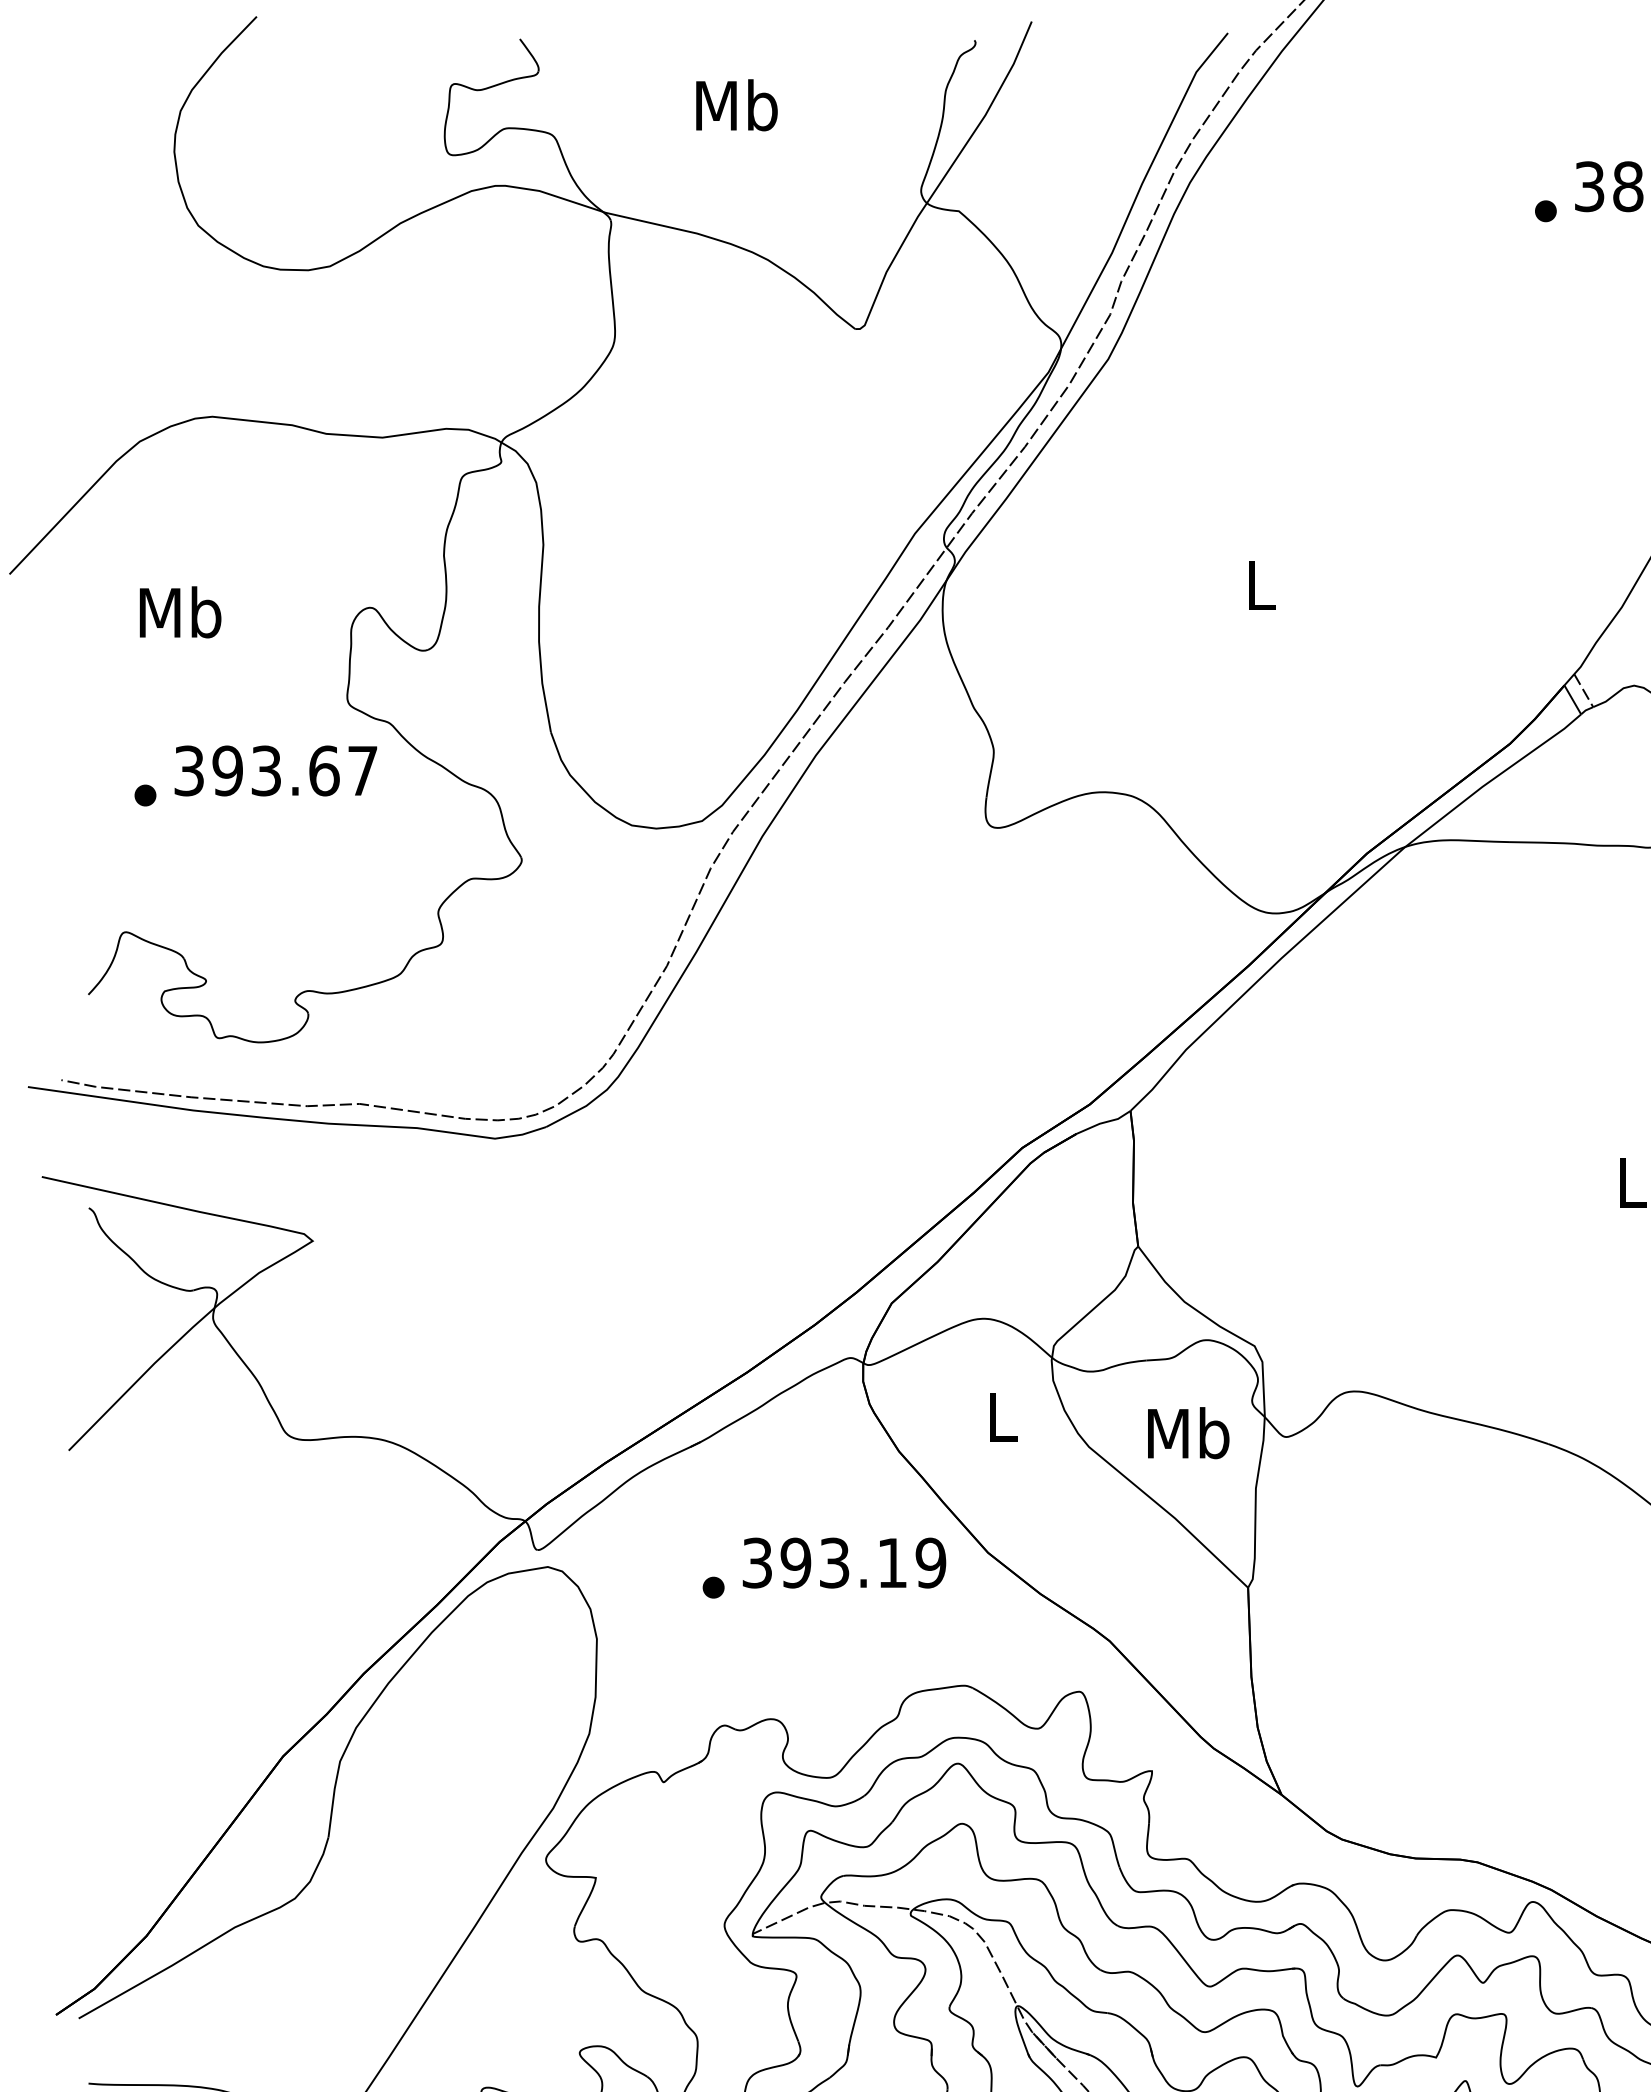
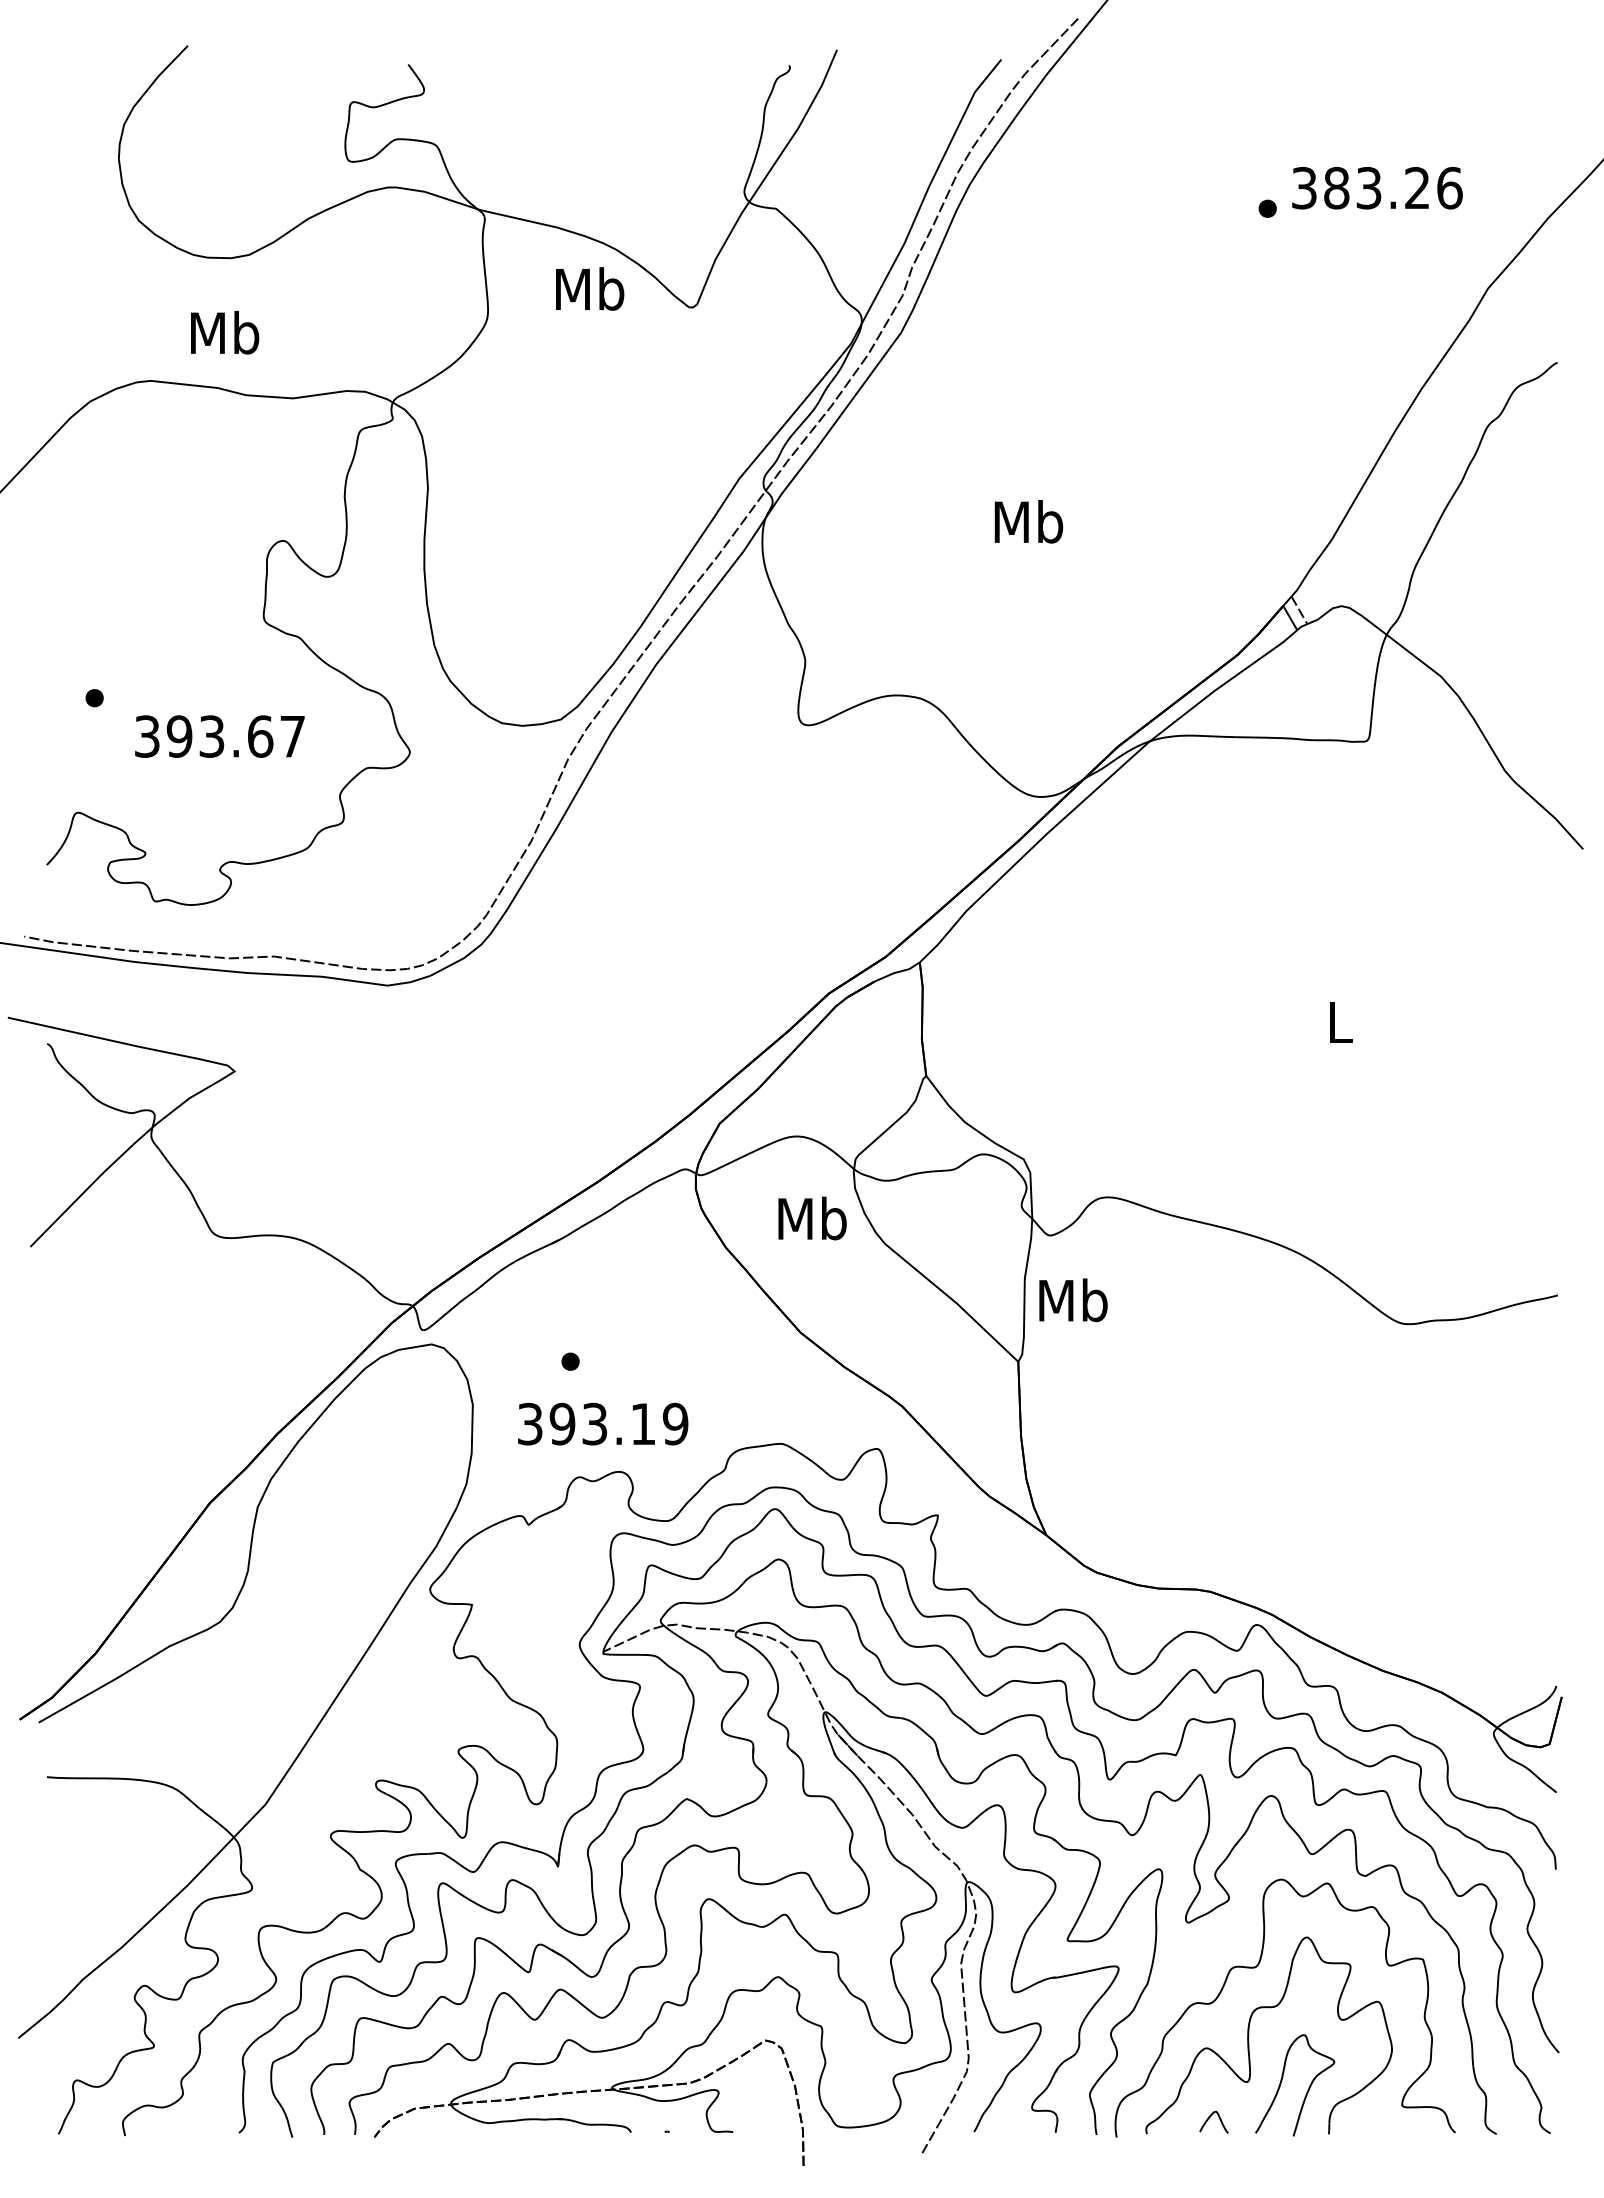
text: (737, 104) -> (590, 288), moved
text: (1260, 584) -> (1028, 521), L -> Mb
text: (181, 612) -> (225, 332), moved
text: (275, 770) -> (219, 736), moved
text: (1002, 1416) -> (812, 1218), L -> Mb
text: (1188, 1433) -> (1073, 1300), moved
text: (844, 1562) -> (603, 1423), moved

